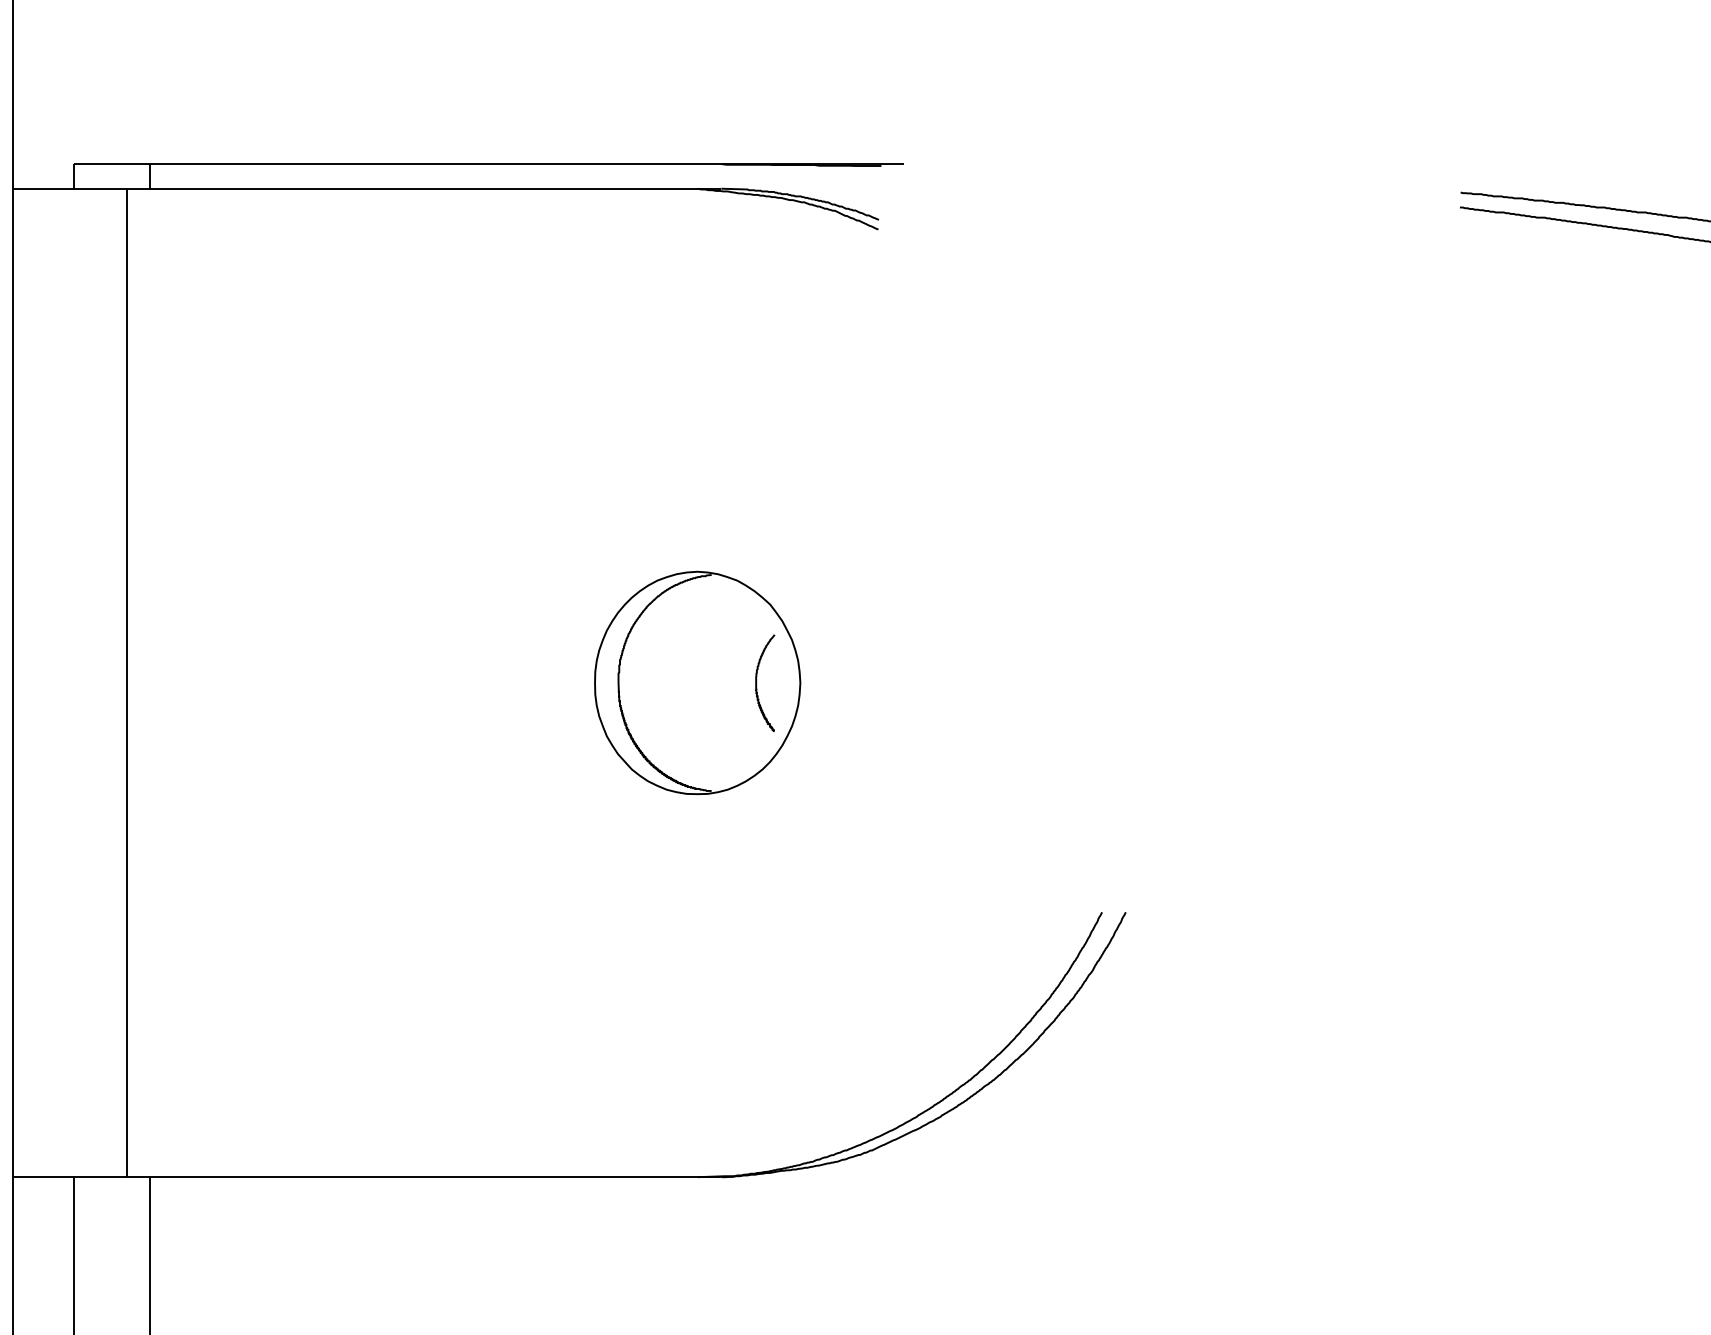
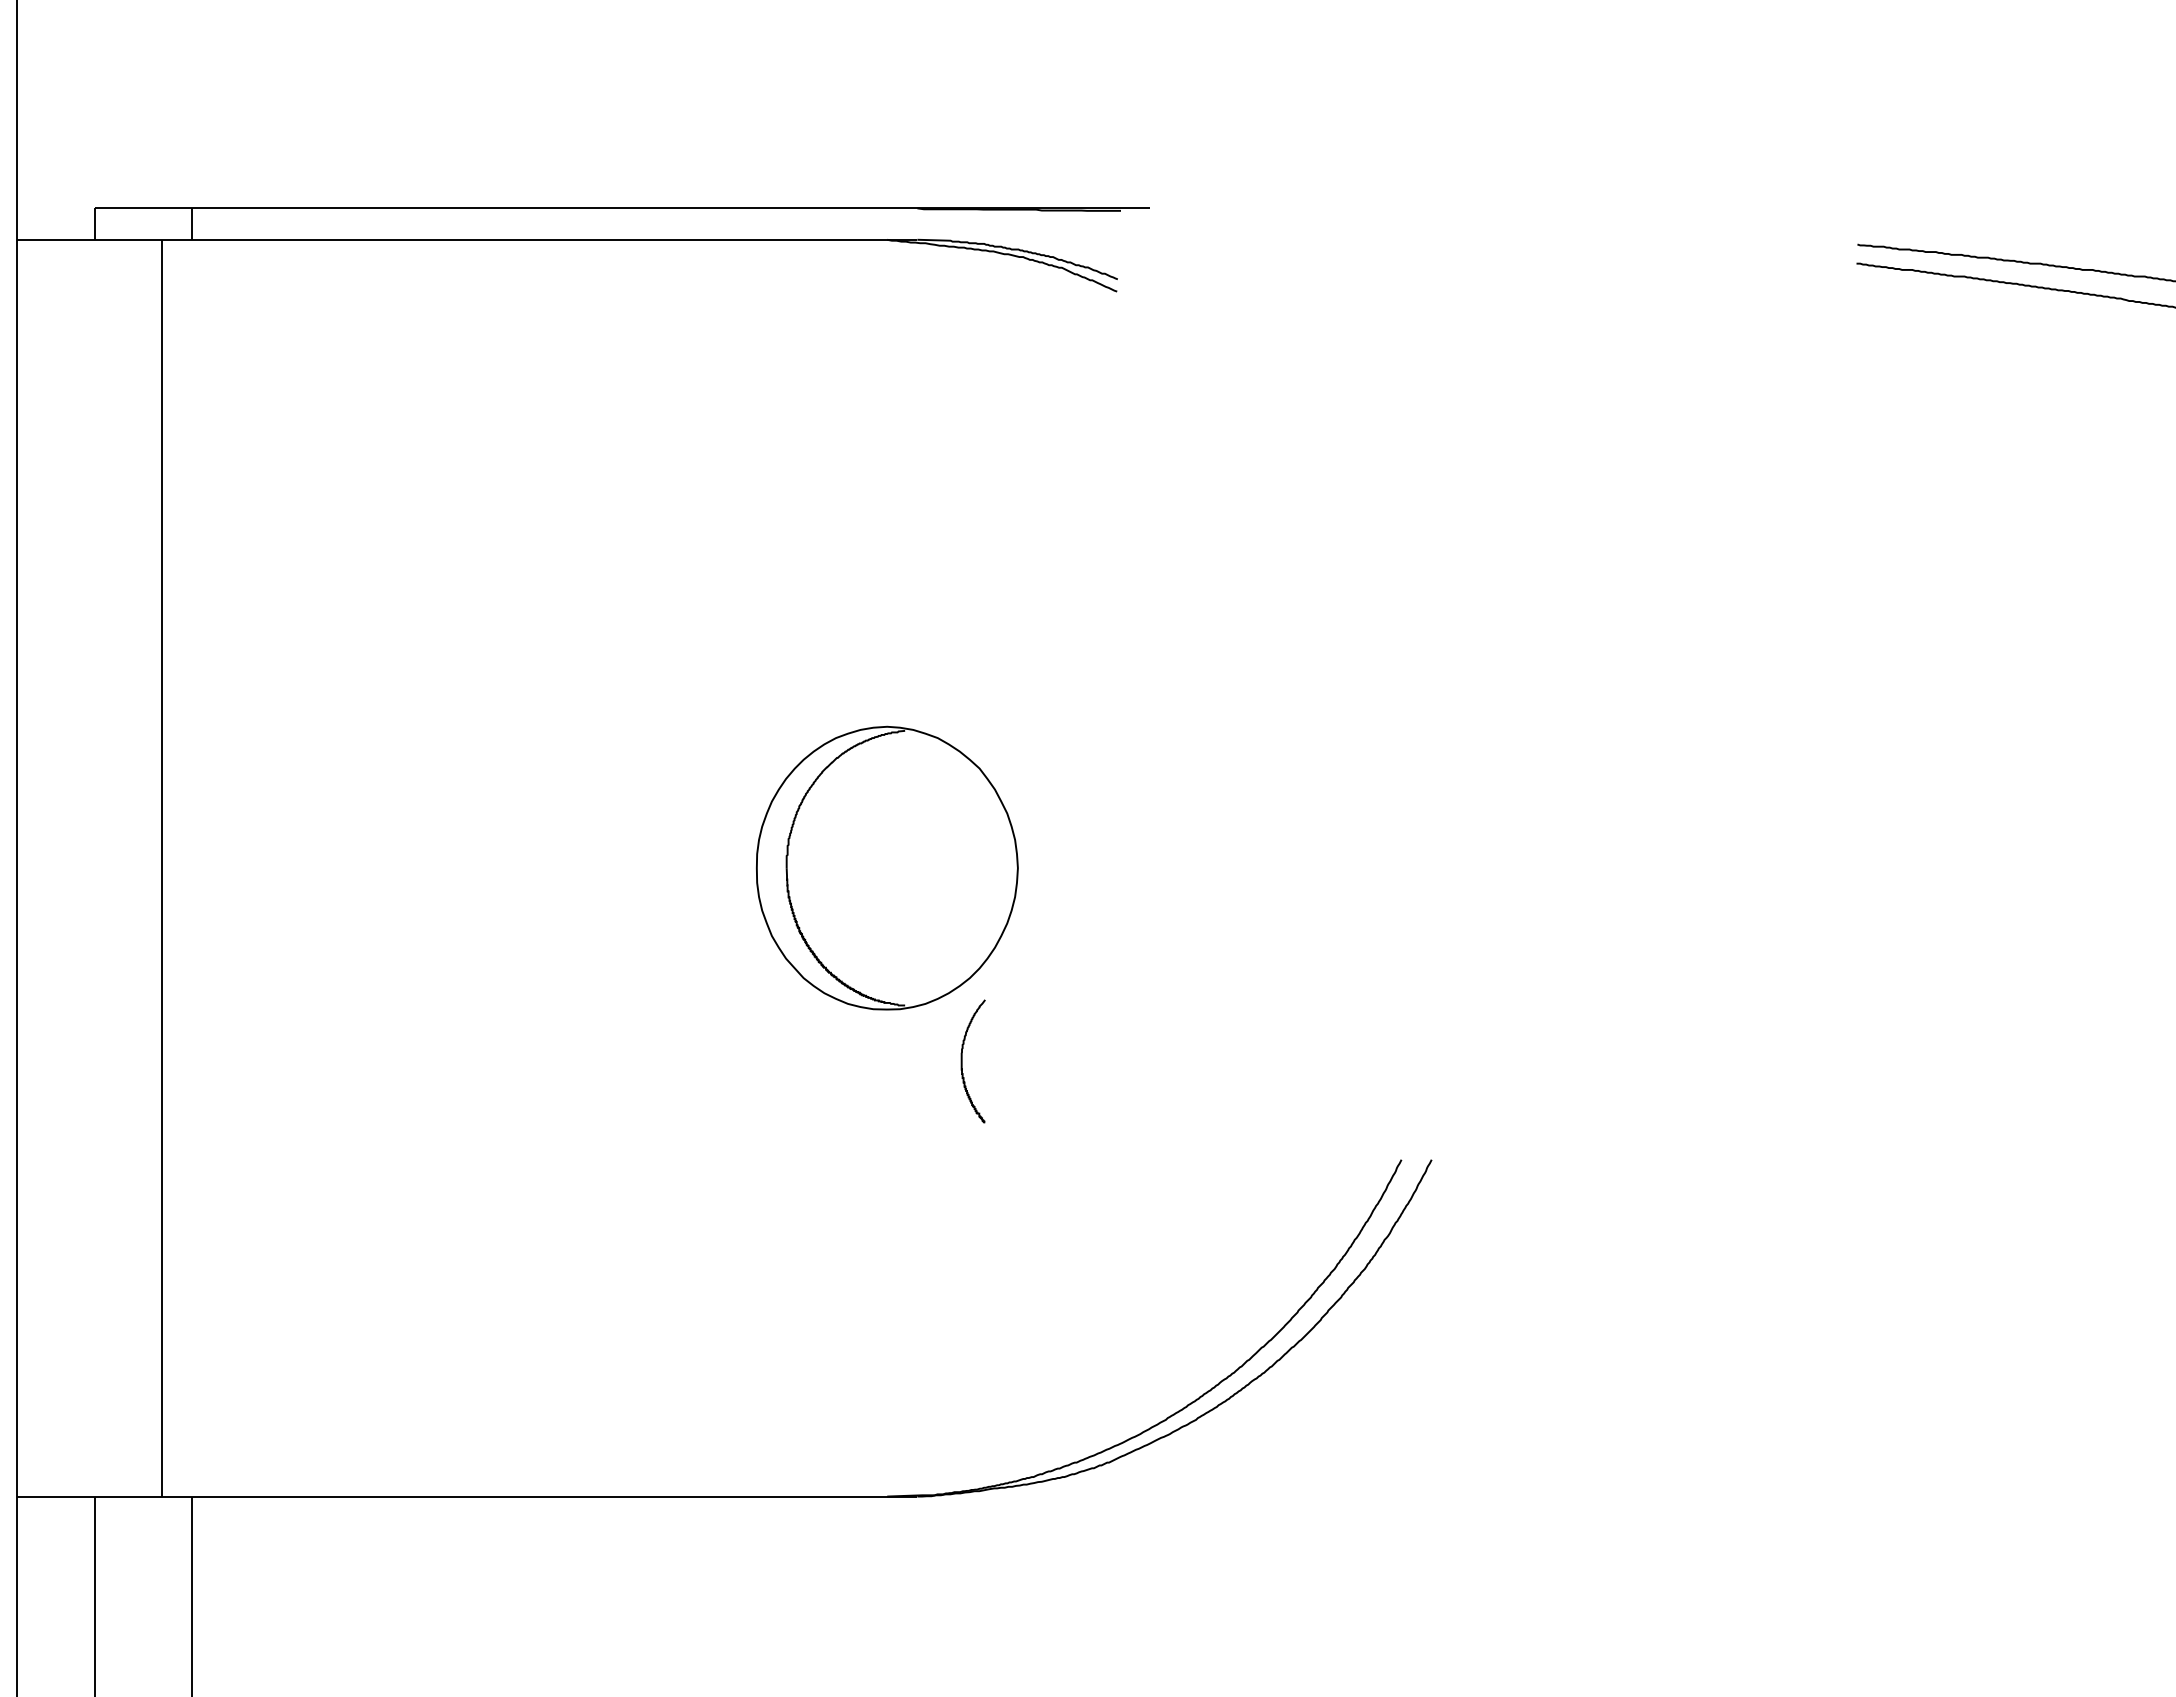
curve: (756, 683) -> (962, 1061), moved

